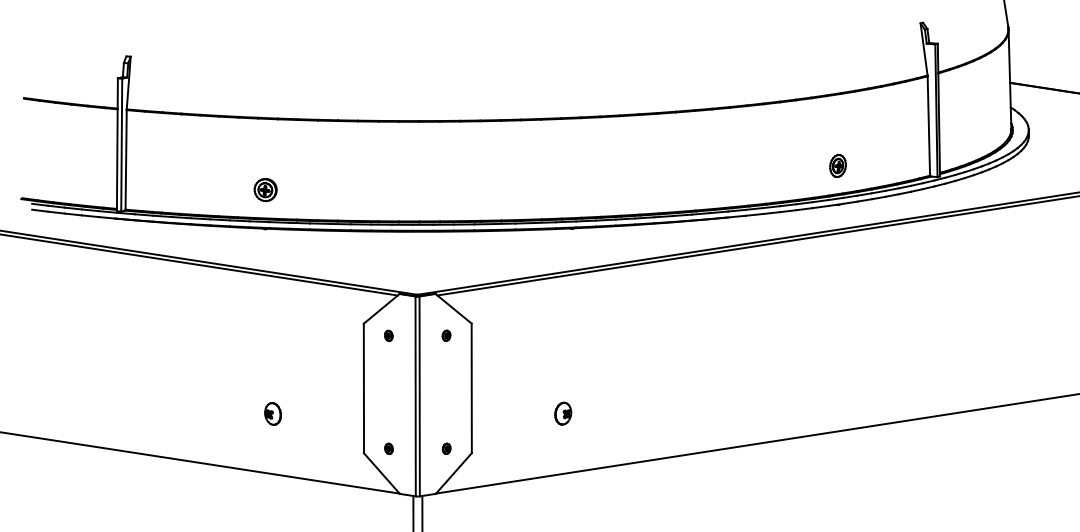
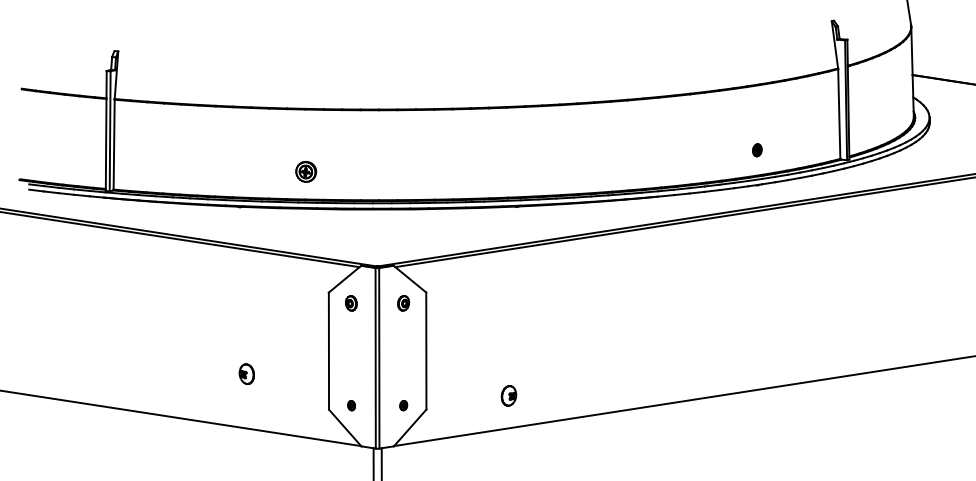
part: (838, 166) -> (757, 150), size x0.6
part: (266, 189) -> (306, 171), moved
part: (388, 335) -> (351, 303), size x1.6
part: (446, 335) -> (403, 303), size x1.6
part: (562, 413) -> (508, 395), moved

